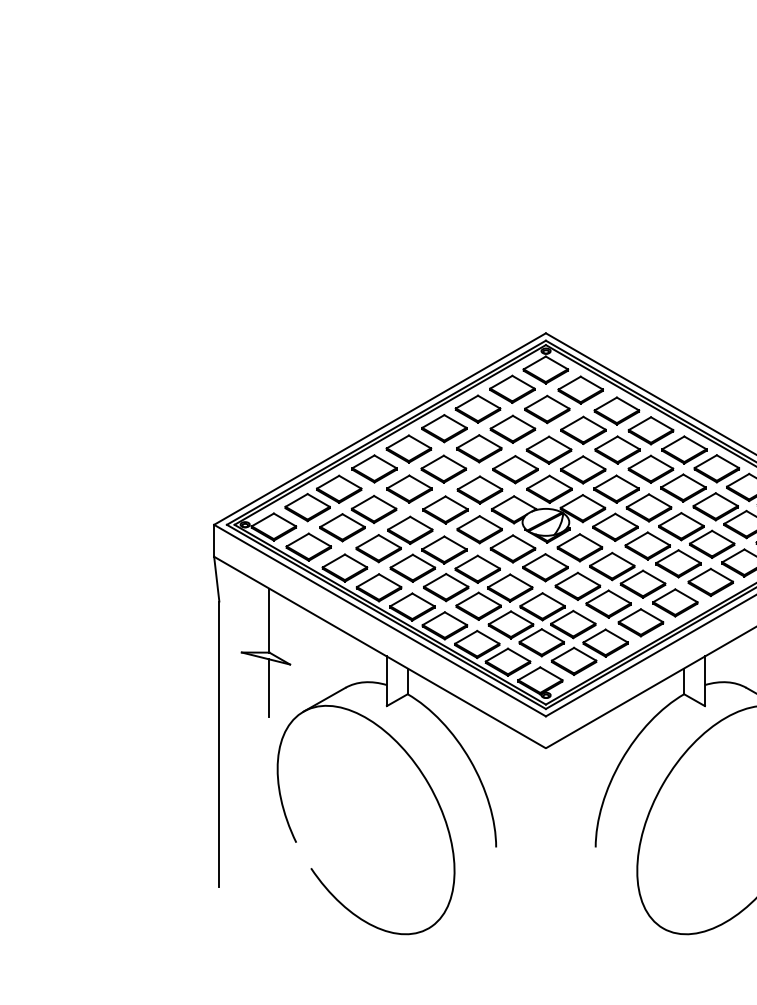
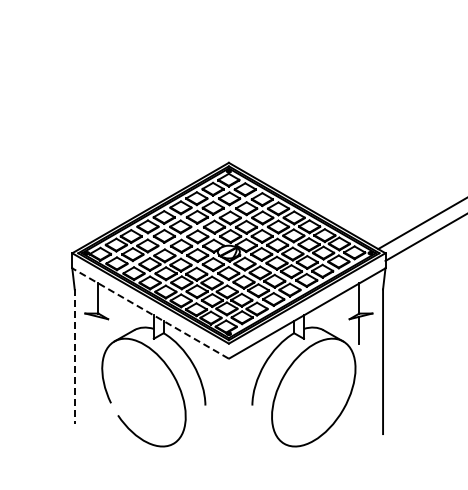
line: (379, 652) -> (150, 313), solid -> dashed
line: (269, 686) -> (98, 329), removed
line: (218, 745) -> (74, 357), solid -> dashed

